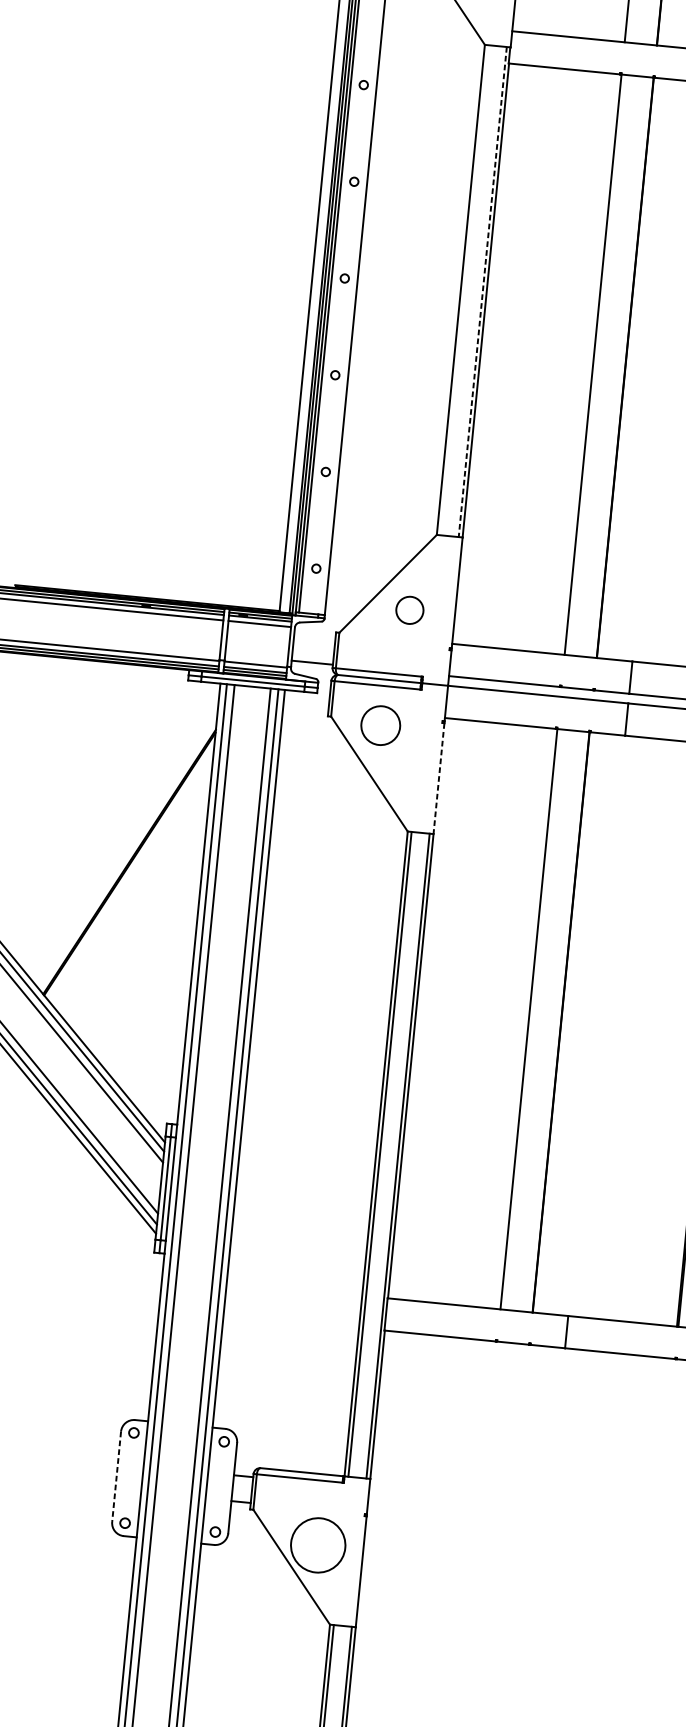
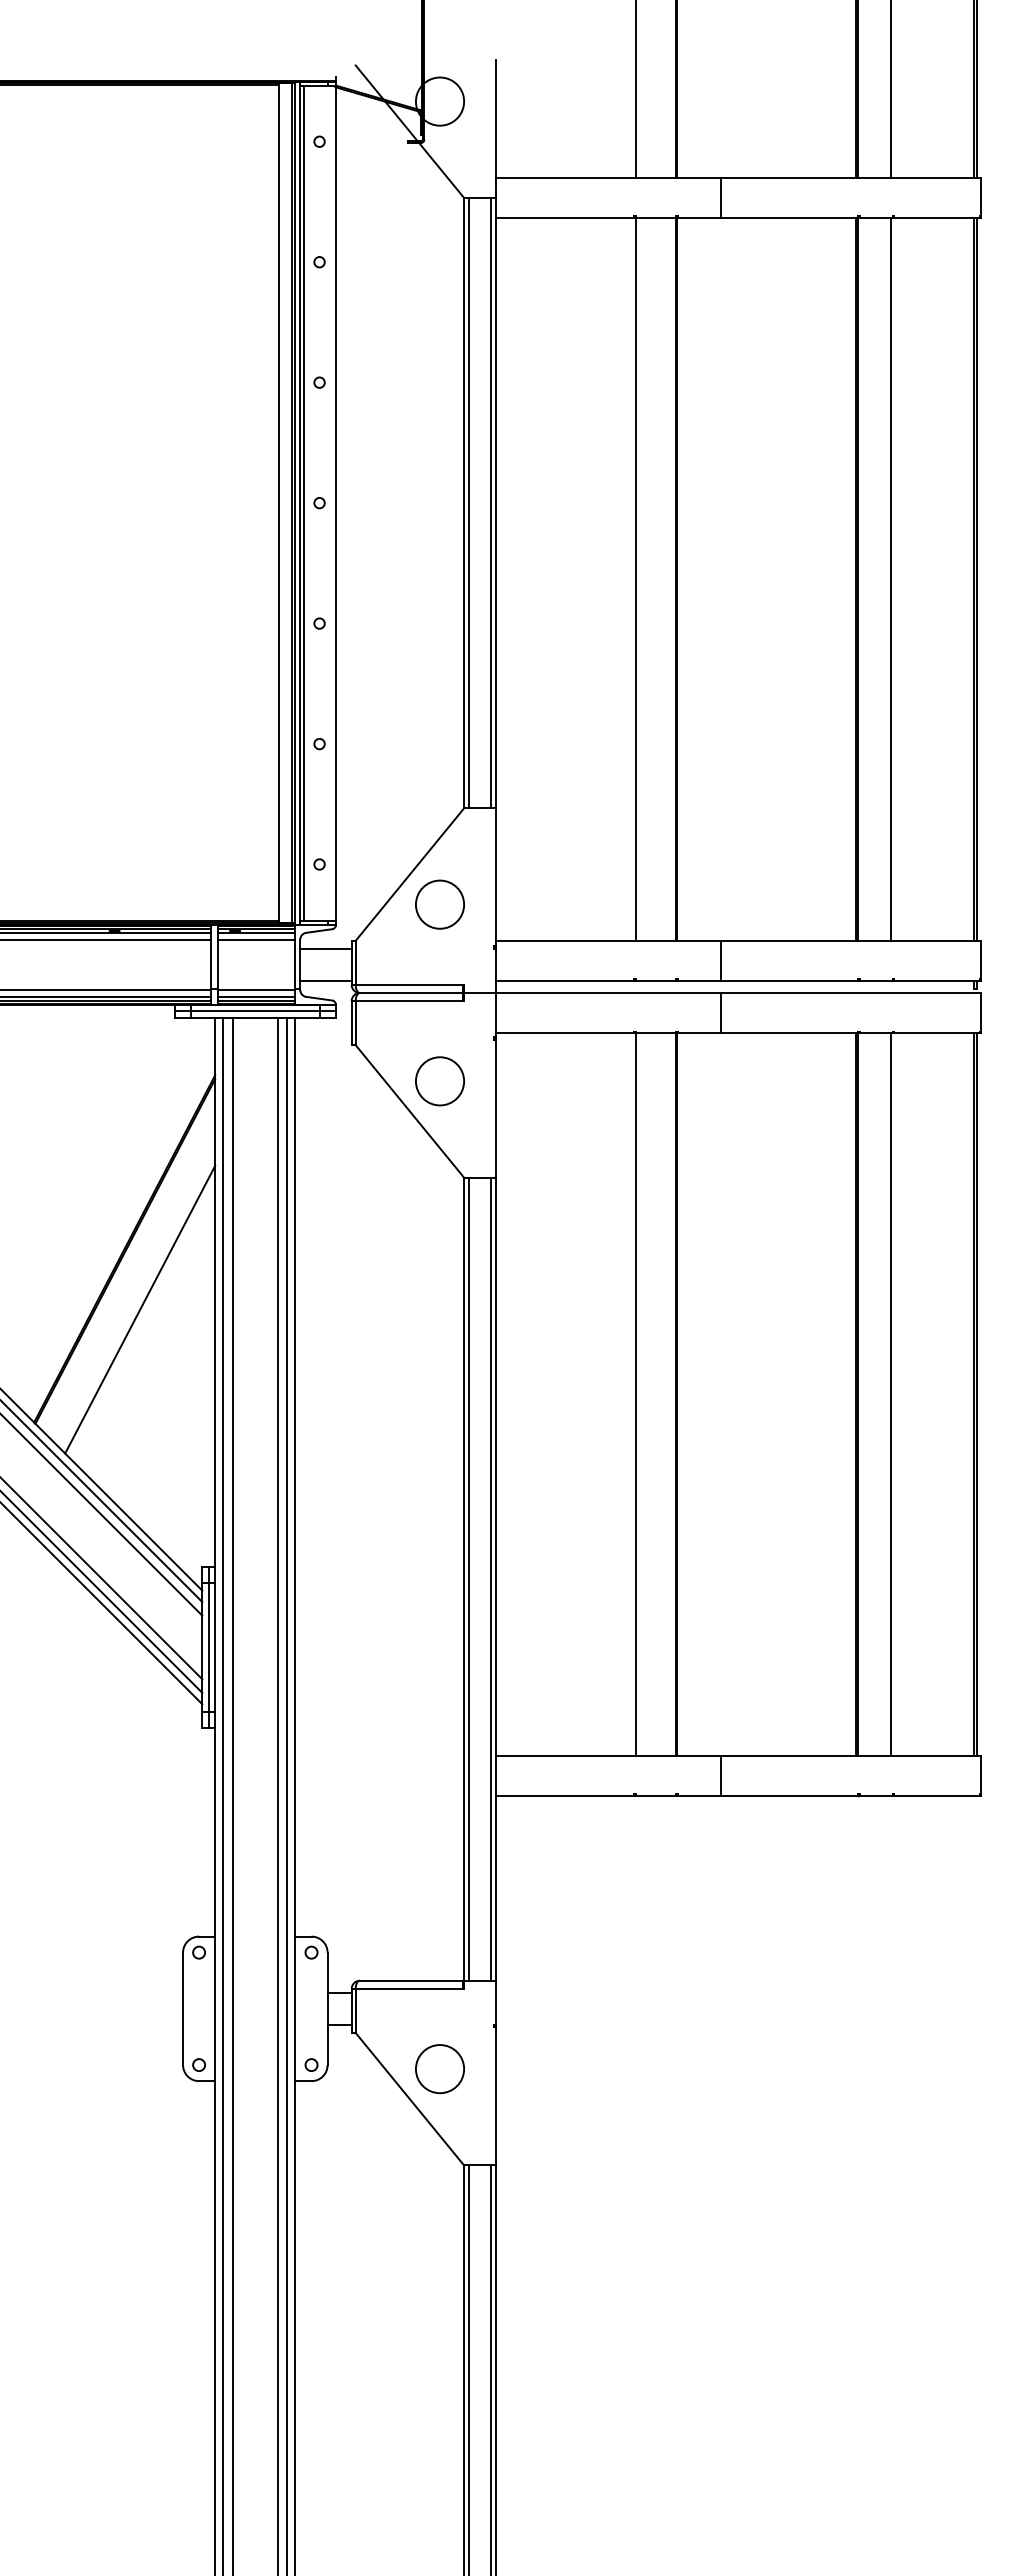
line: (464, 289) -> (468, 502), added
line: (482, 292) -> (491, 503), dashed -> solid
circle: (409, 610) -> (439, 904), size x1.43
line: (314, 636) -> (325, 948), added
circle: (380, 725) -> (439, 1081), moved
line: (439, 779) -> (496, 1109), dashed -> solid
line: (137, 911) -> (140, 1309), added
line: (116, 1477) -> (183, 2009), dashed -> solid
circle: (317, 1545) -> (439, 2069), size x0.71

